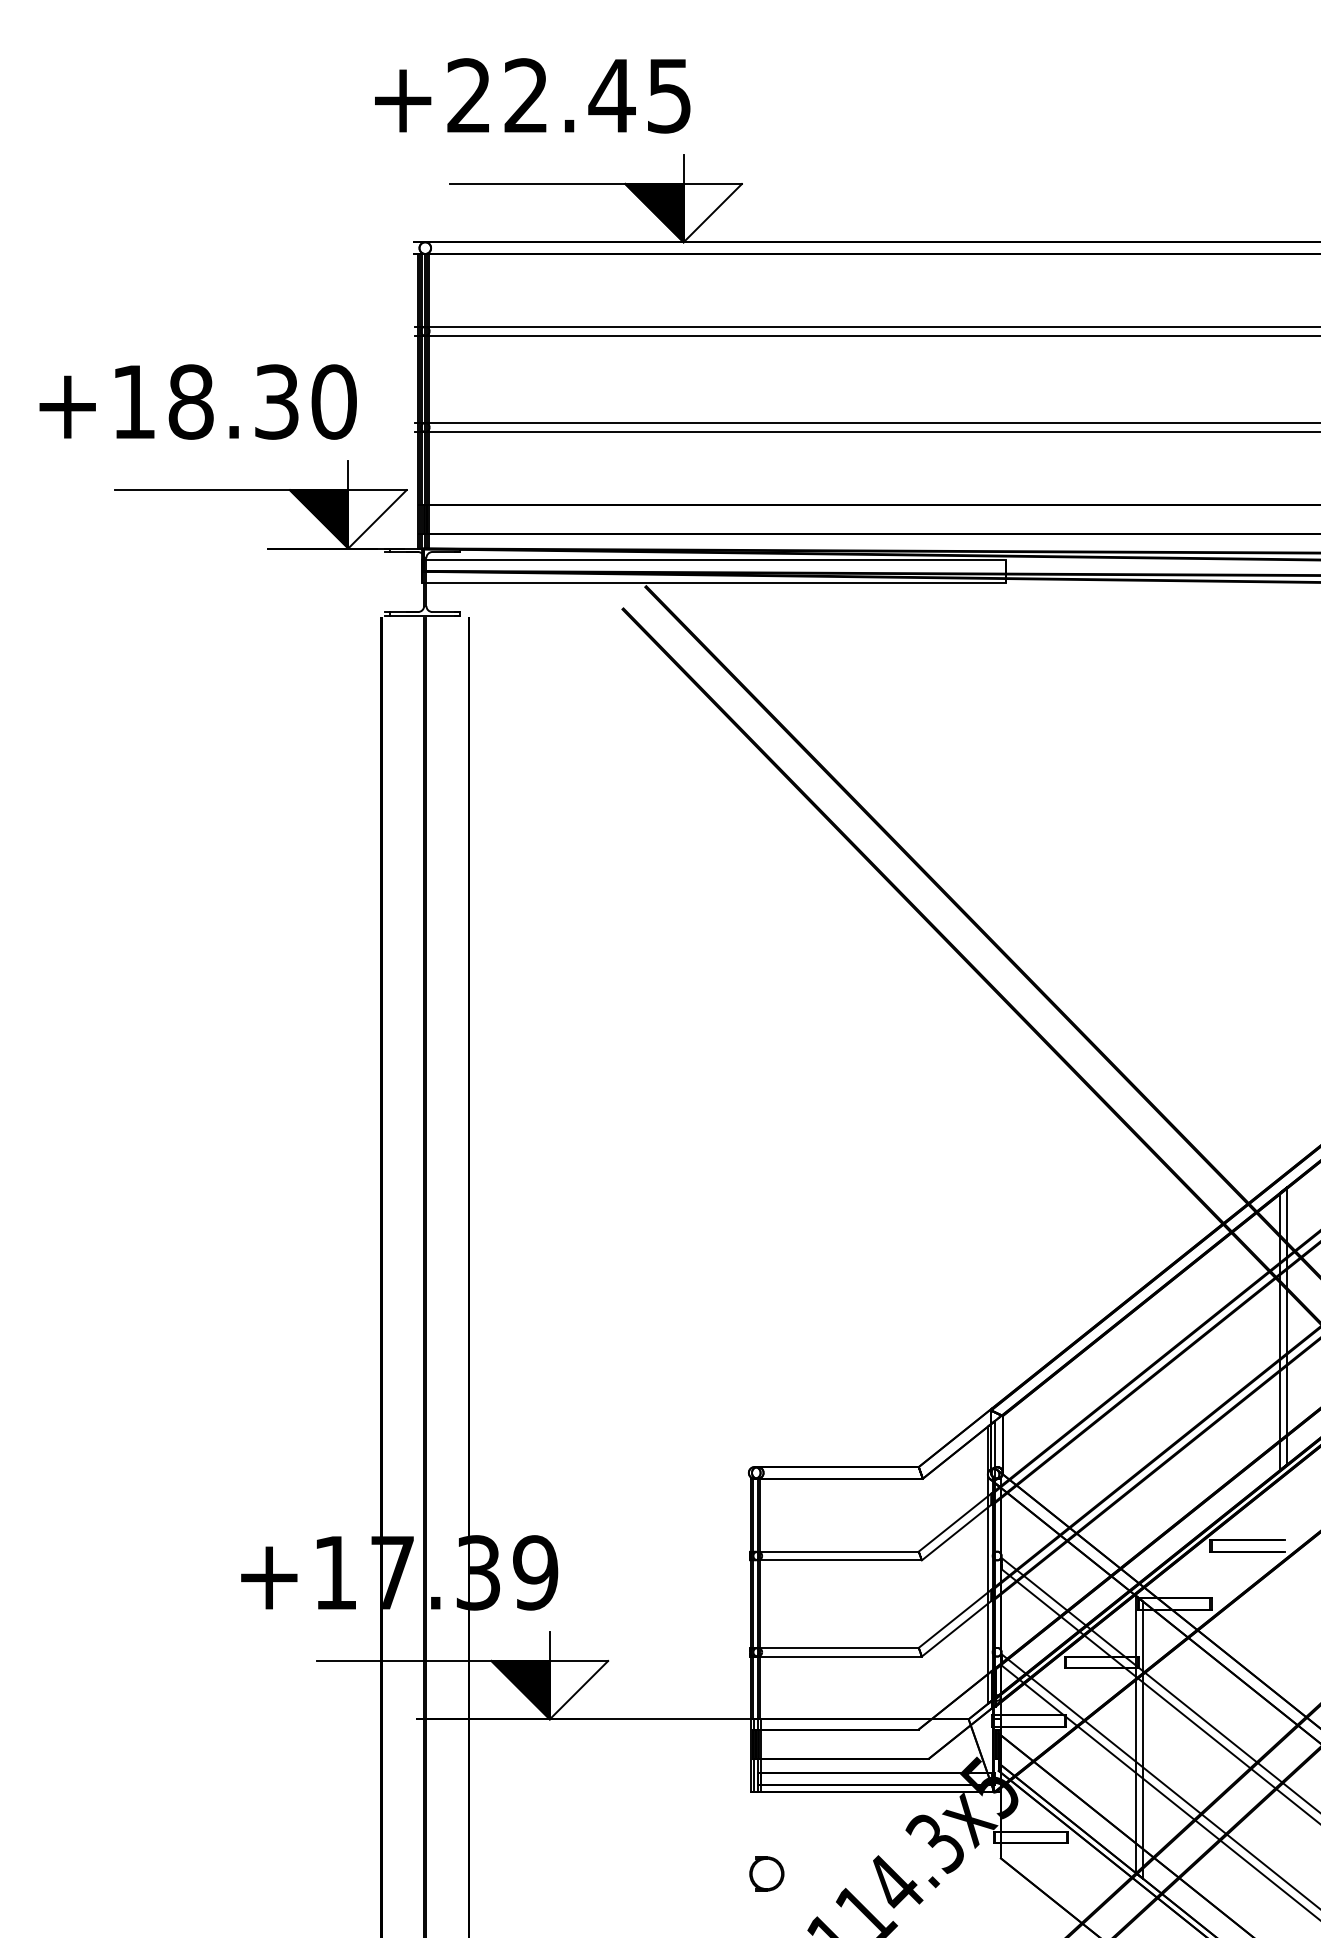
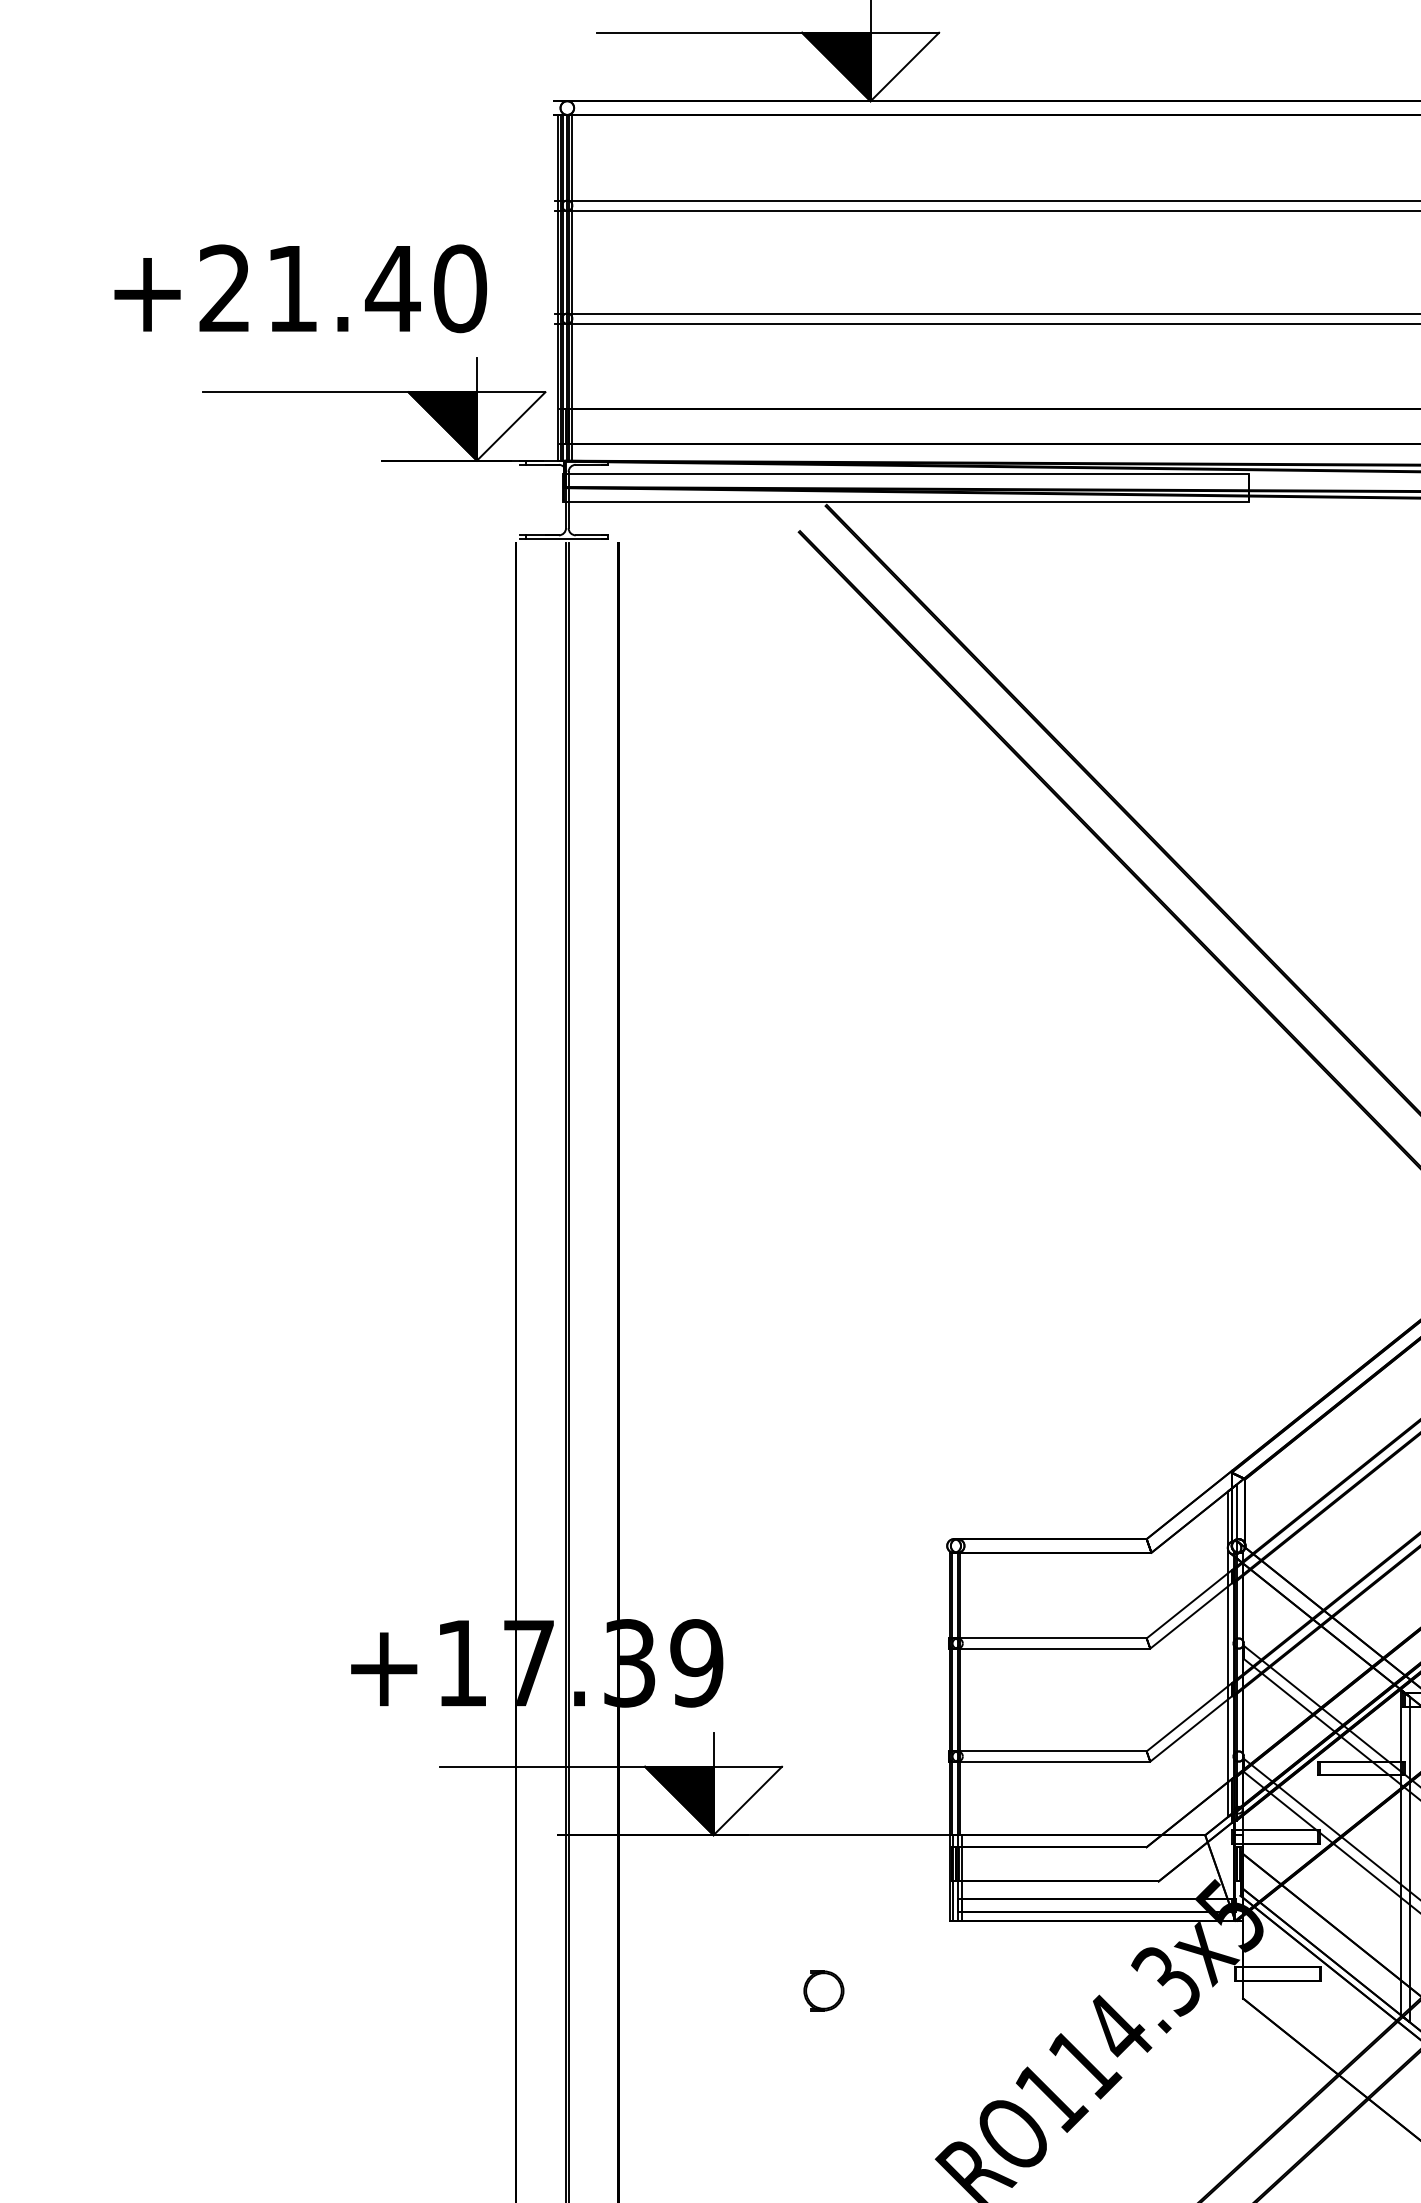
text: (206, 401) -> (310, 288), +18.30 -> +21.40
part: (766, 1873) -> (823, 1990), moved

